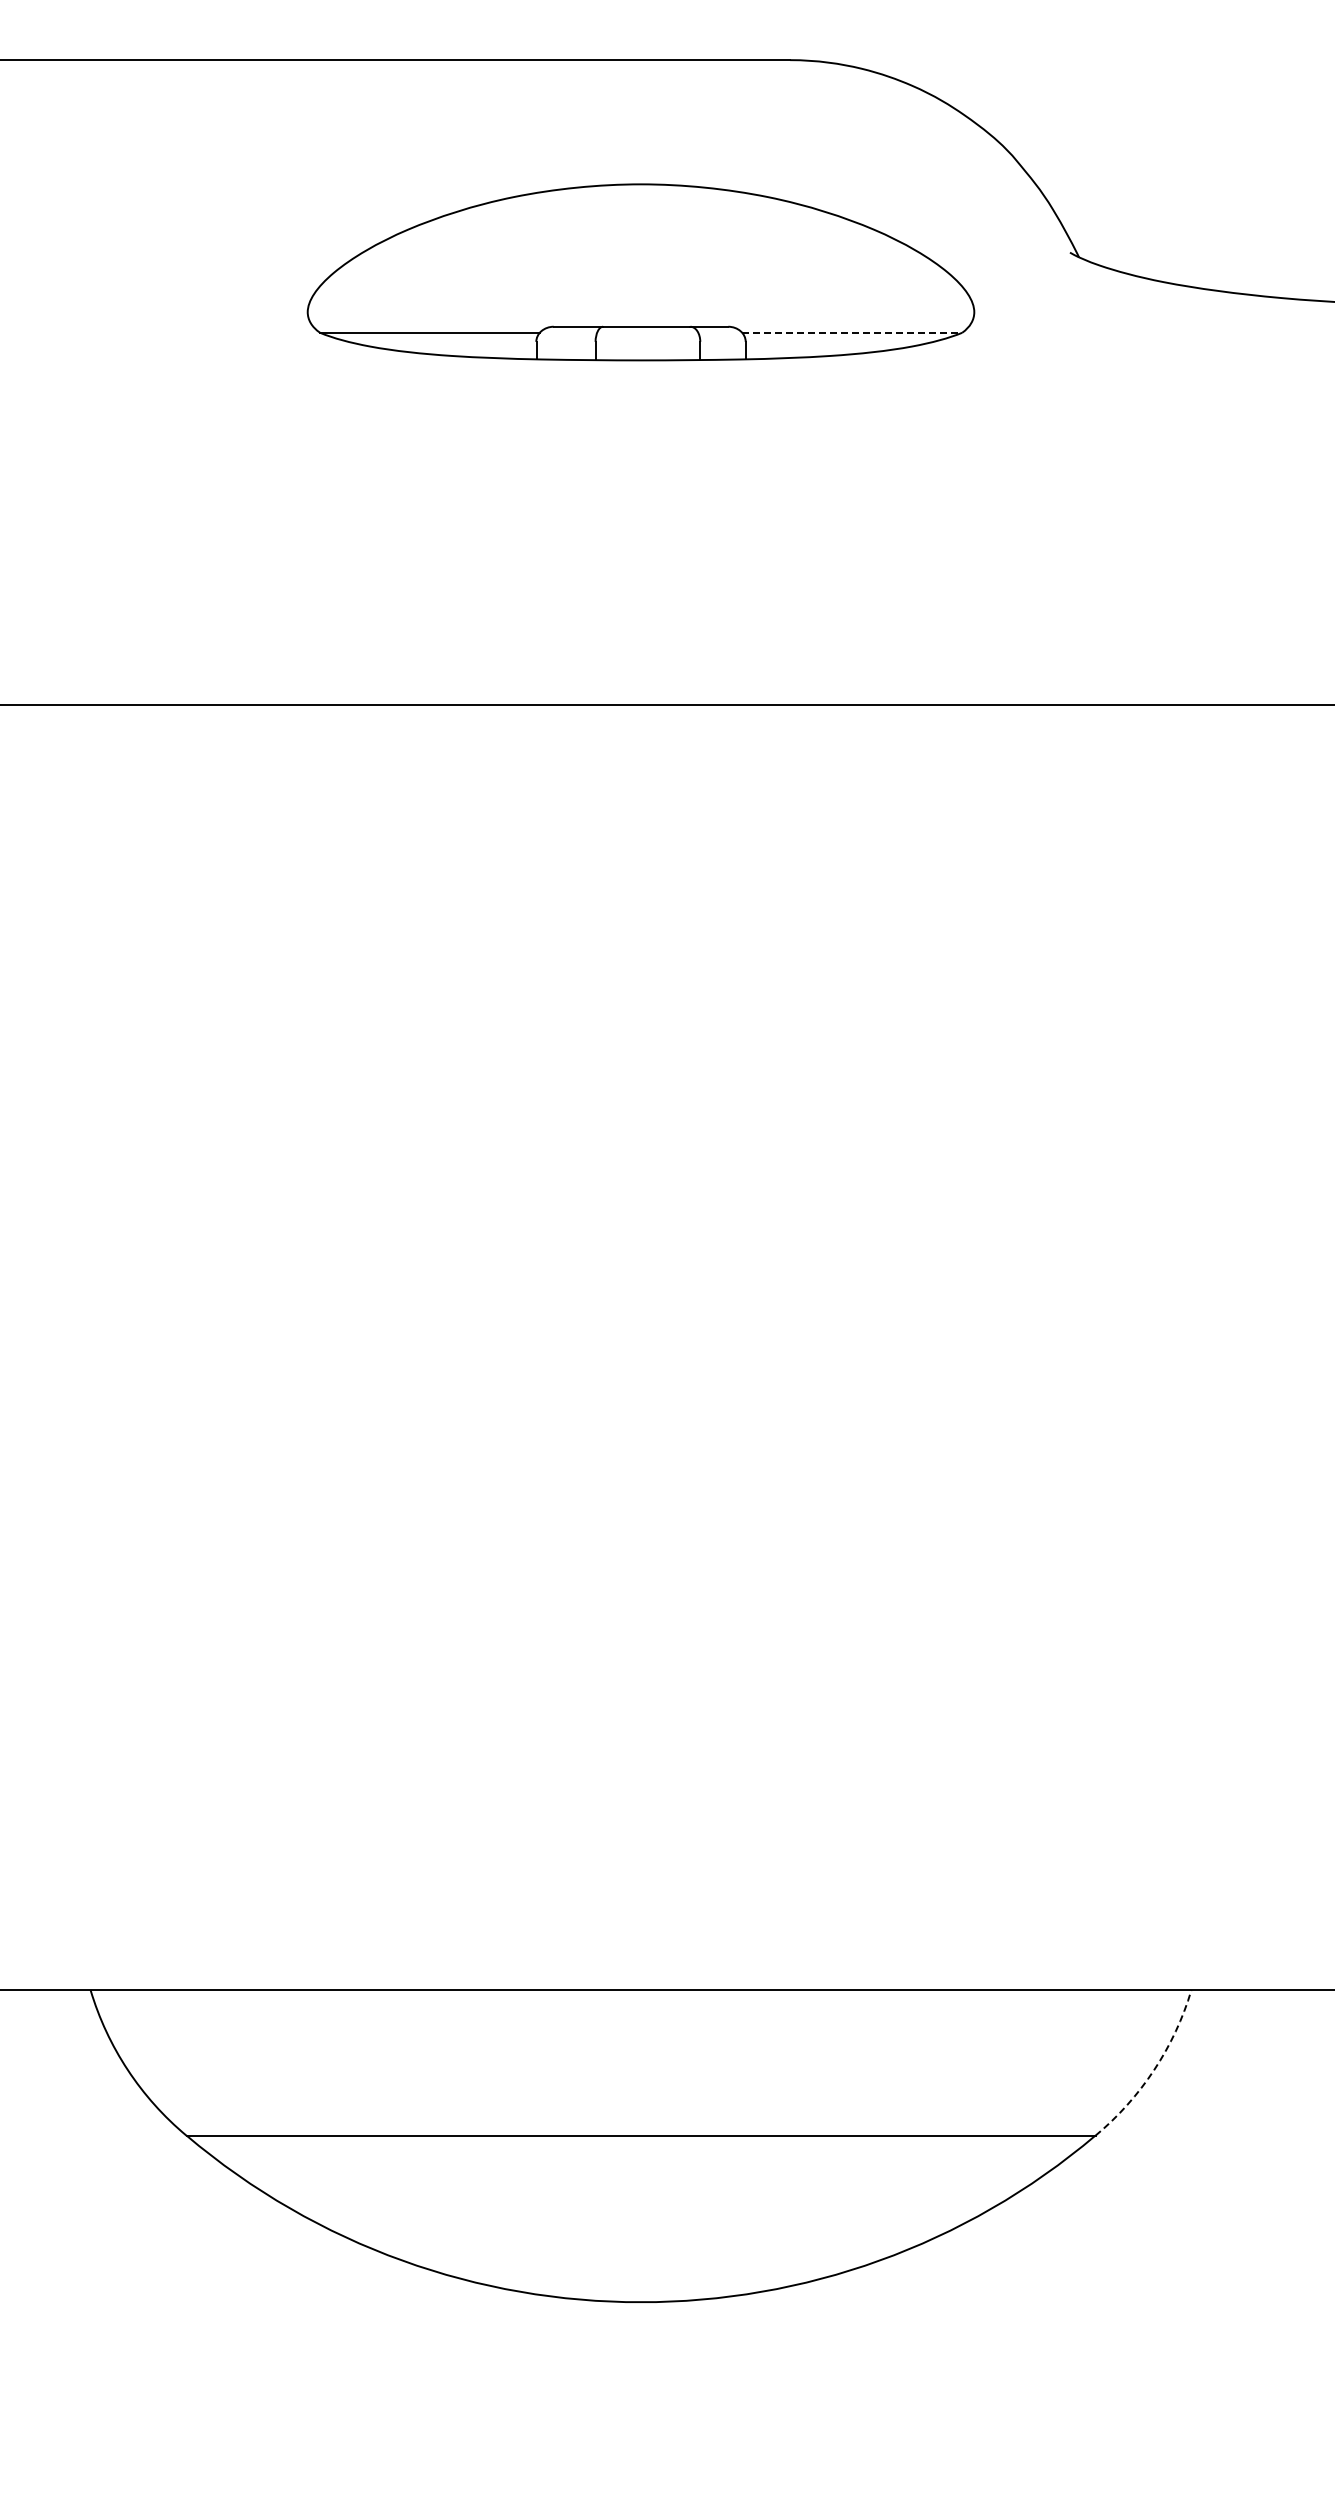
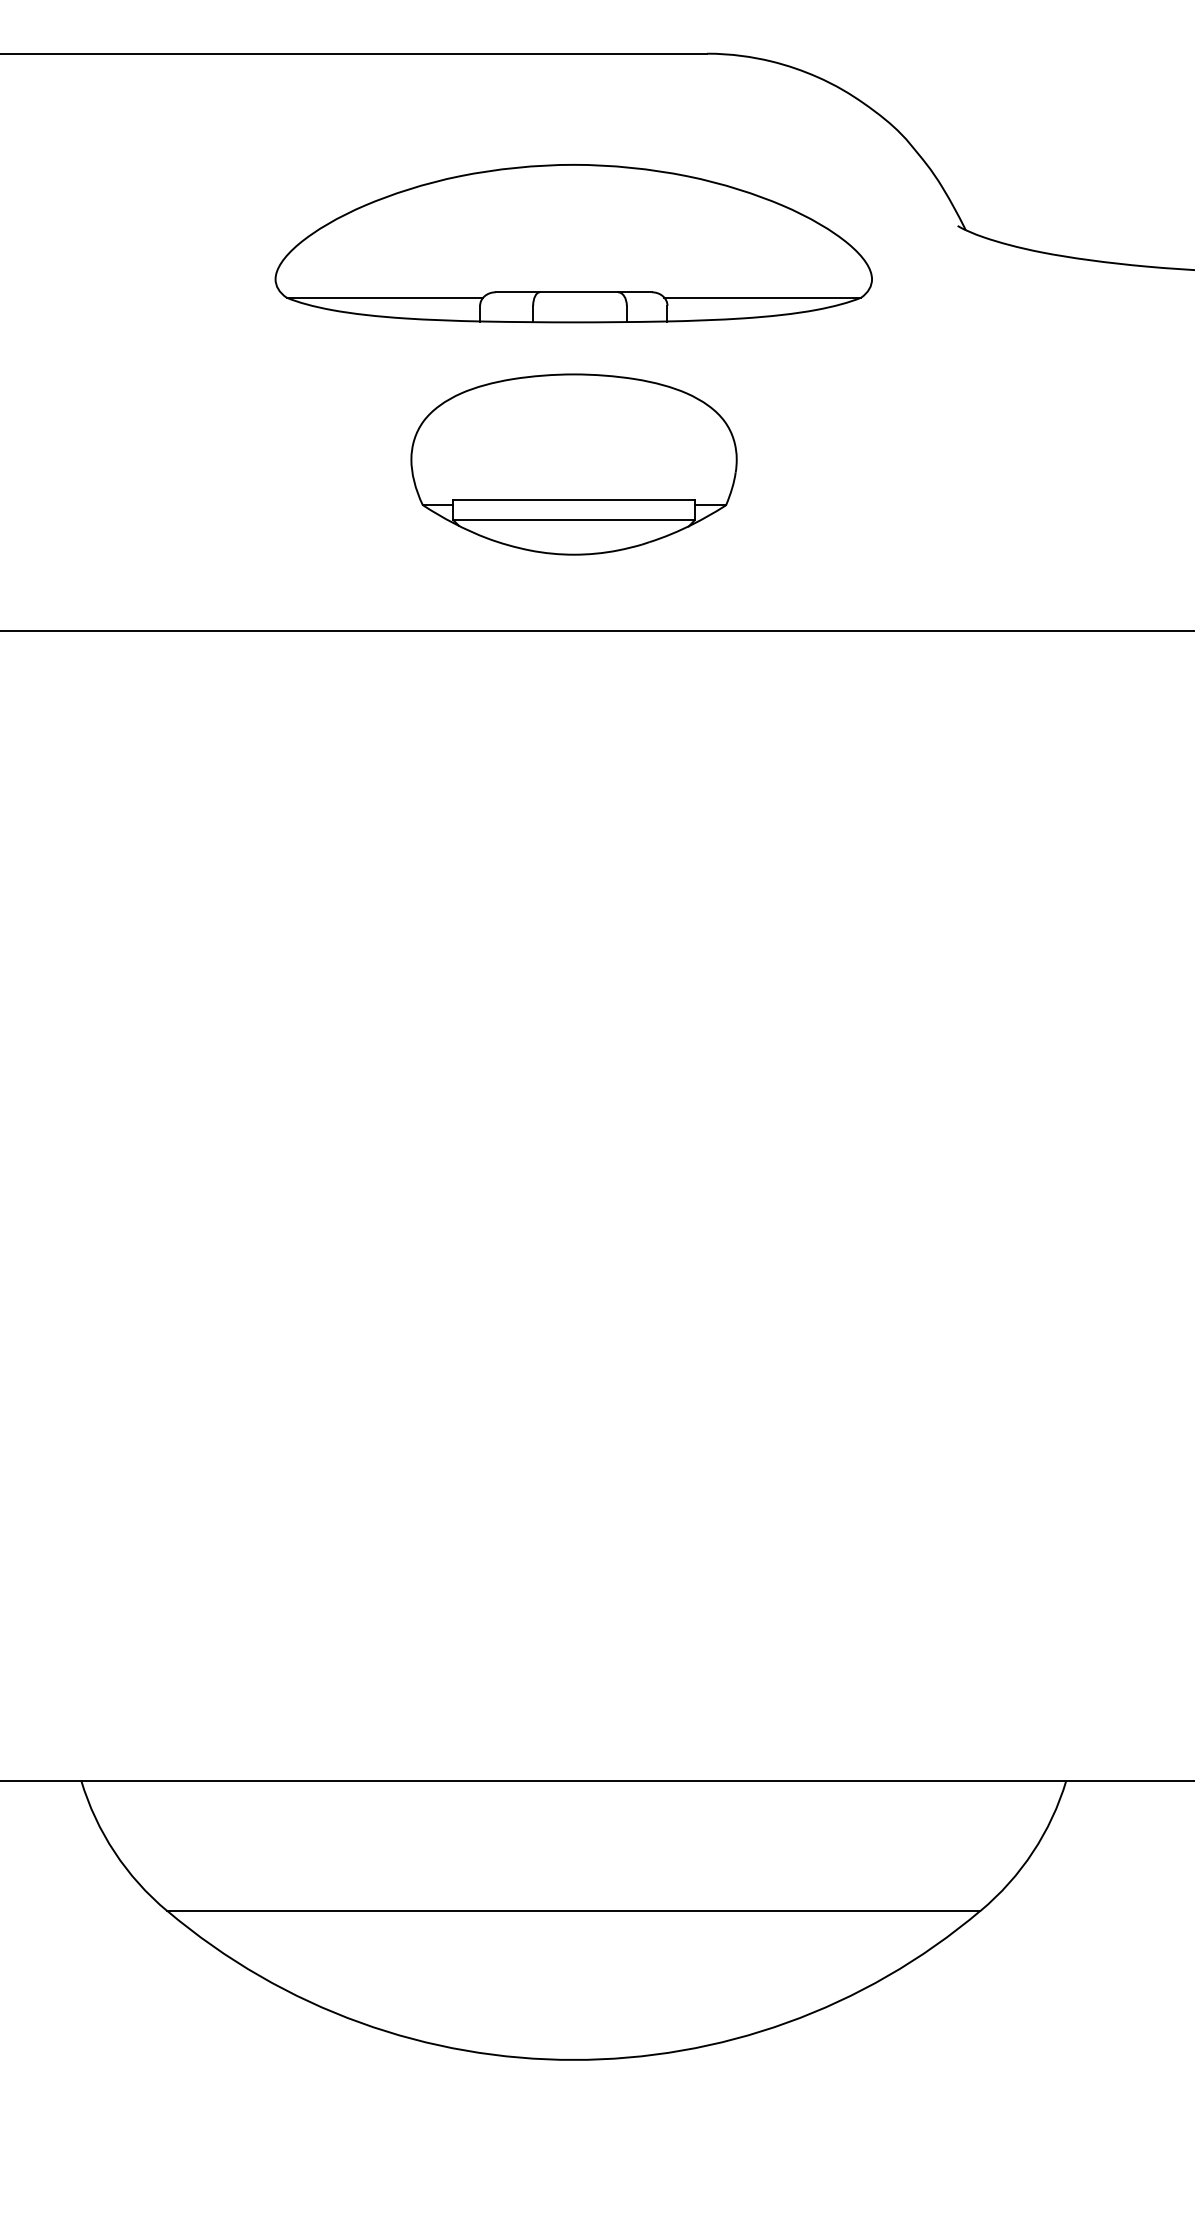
line: (852, 332) -> (763, 297), dashed -> solid
part: (640, 518) -> (573, 463), added
arc: (1154, 2070) -> (1033, 1852), dashed -> solid

